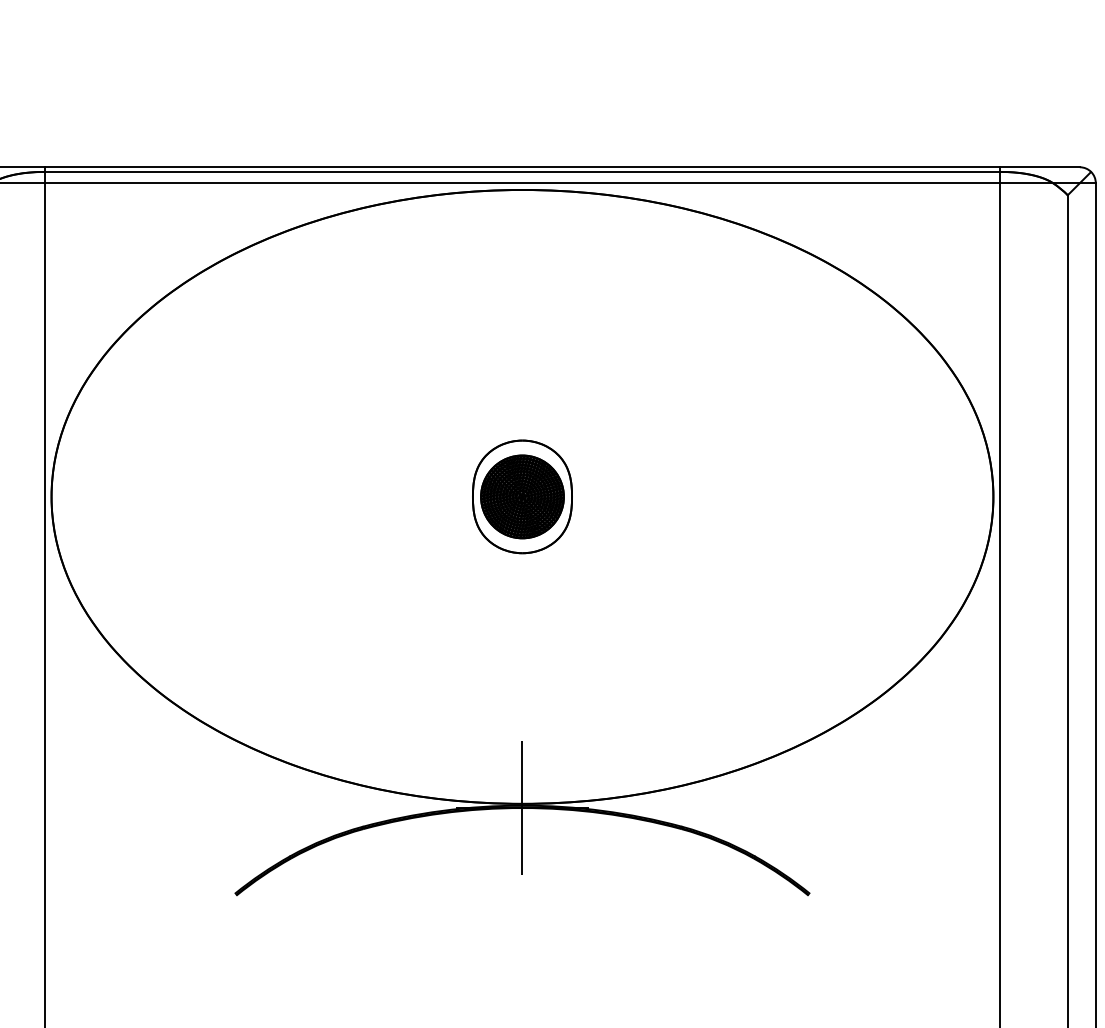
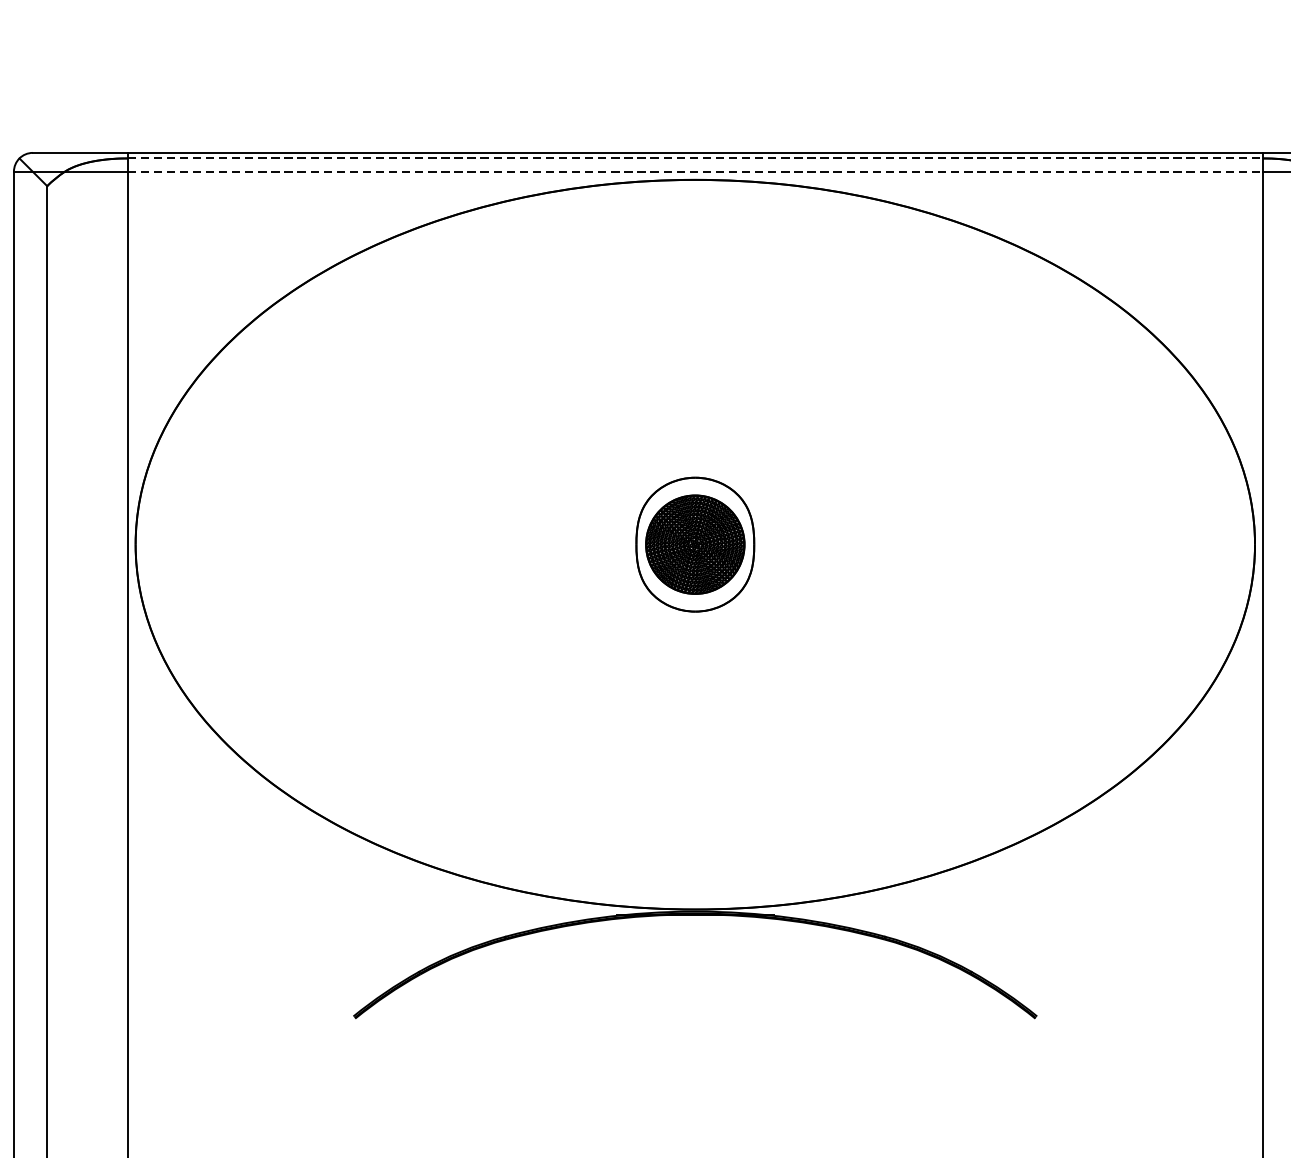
line: (522, 171) -> (695, 157), solid -> dashed
line: (522, 183) -> (695, 172), solid -> dashed
line: (522, 808) -> (695, 915), removed

